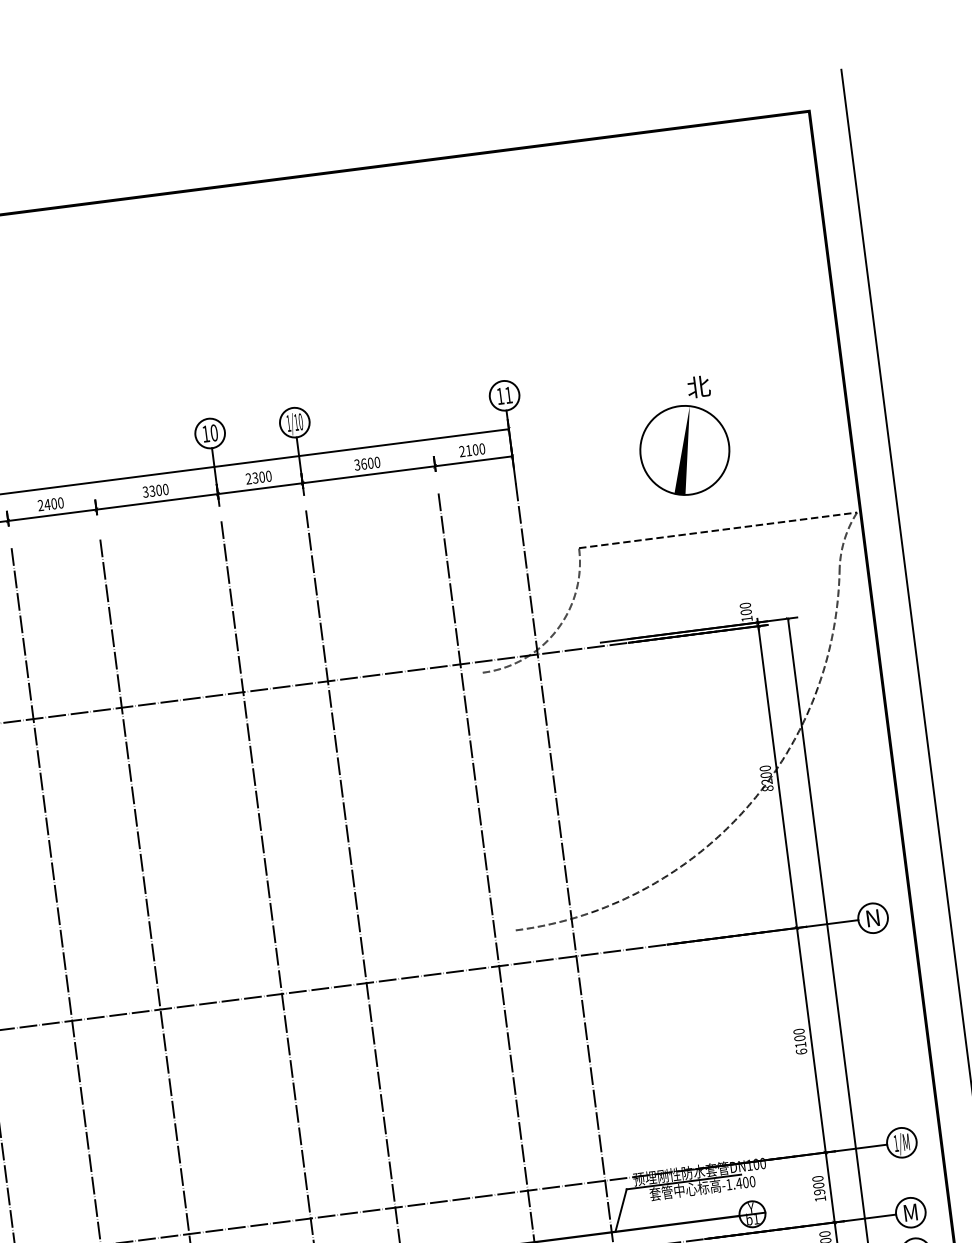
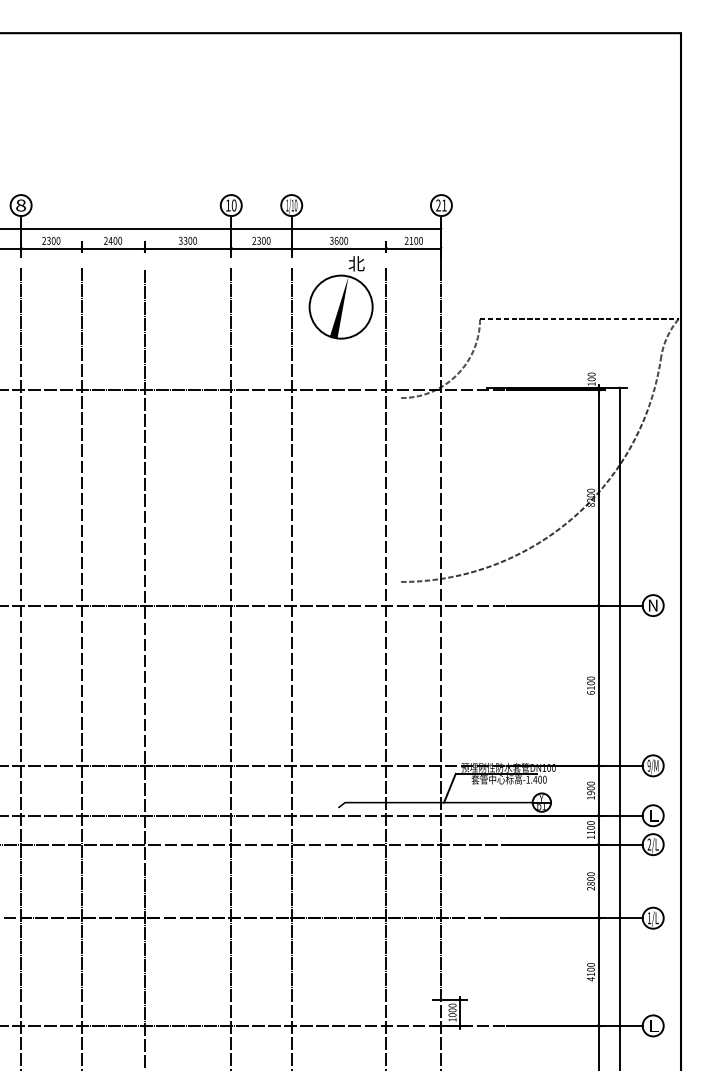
text: (500, 396) -> (438, 205), 11 -> 21
part: (682, 437) -> (340, 297), moved
text: (895, 1143) -> (648, 765), 1/M -> 9/M
text: (911, 1212) -> (653, 815), M -> L

